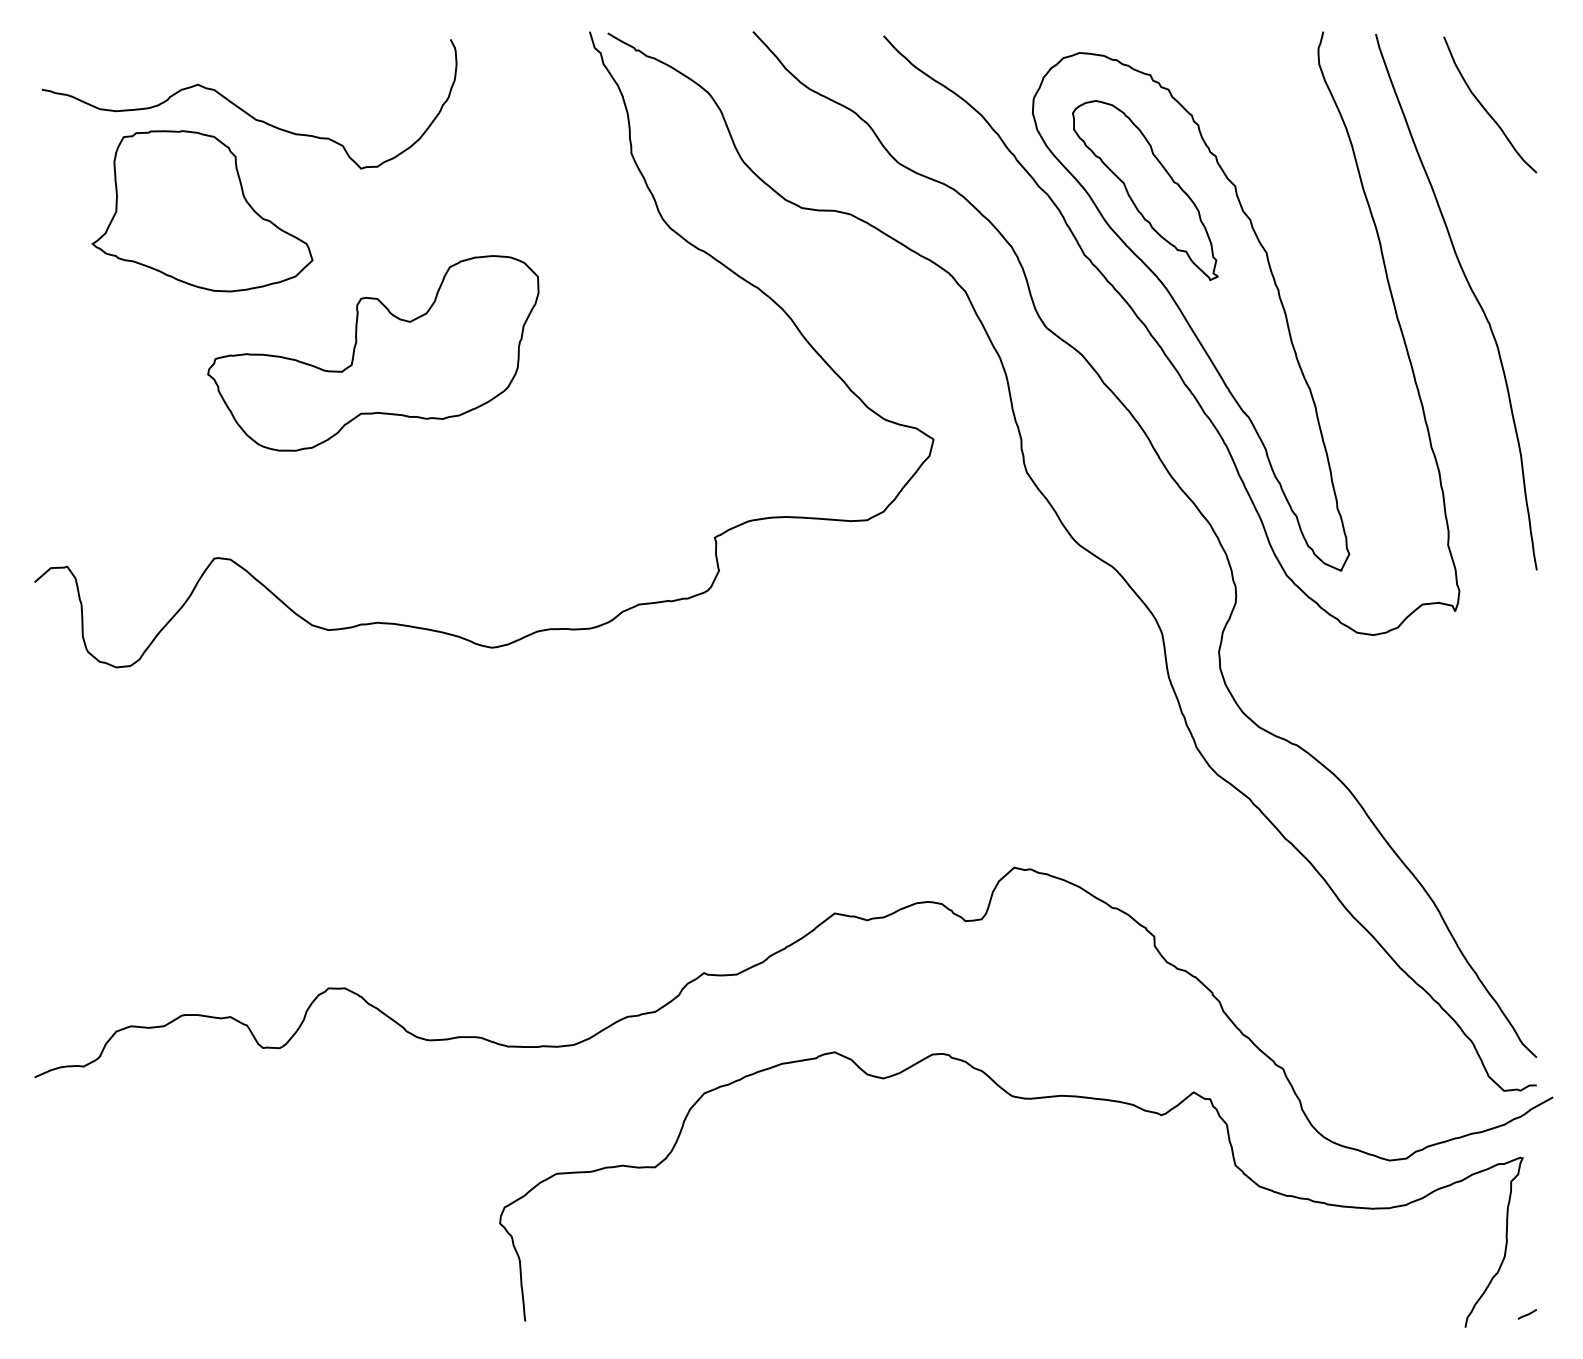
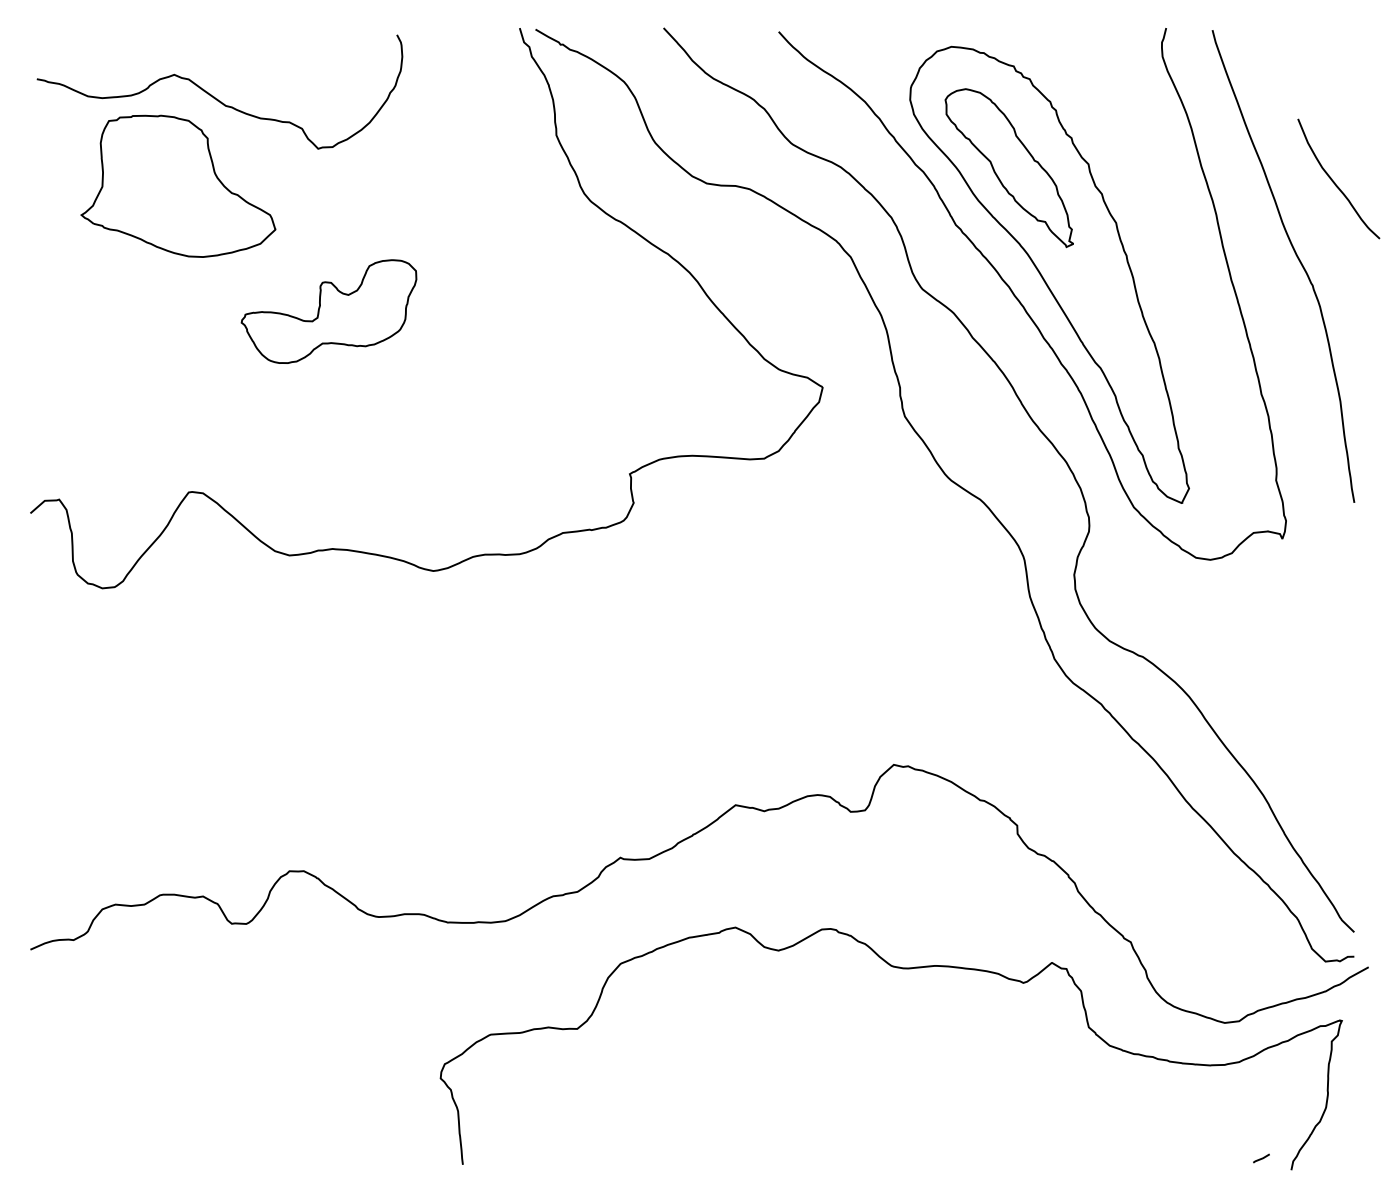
curve: (1485, 108) -> (1334, 182), moved
part: (373, 353) -> (329, 311), size x0.6
line: (1526, 1314) -> (1260, 1158), moved

